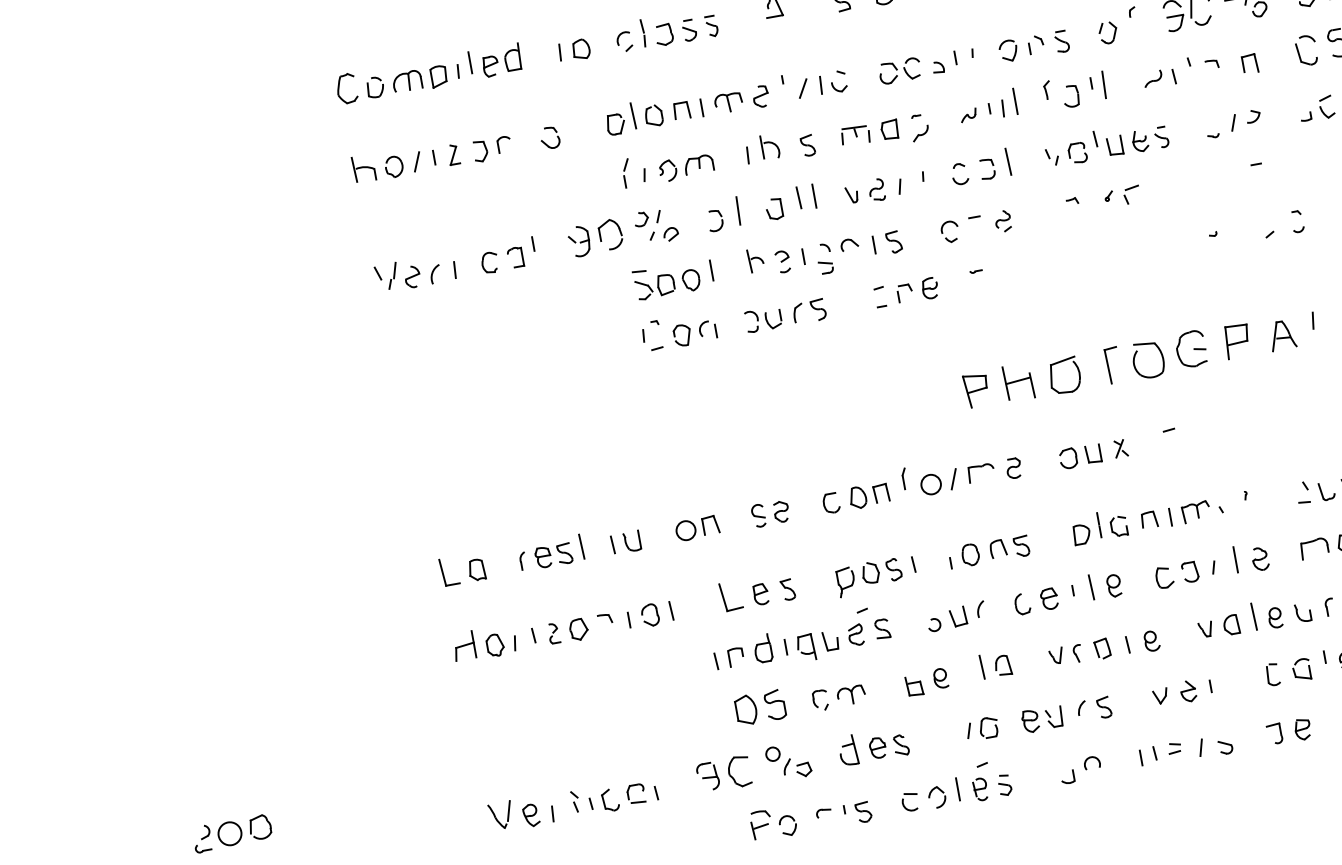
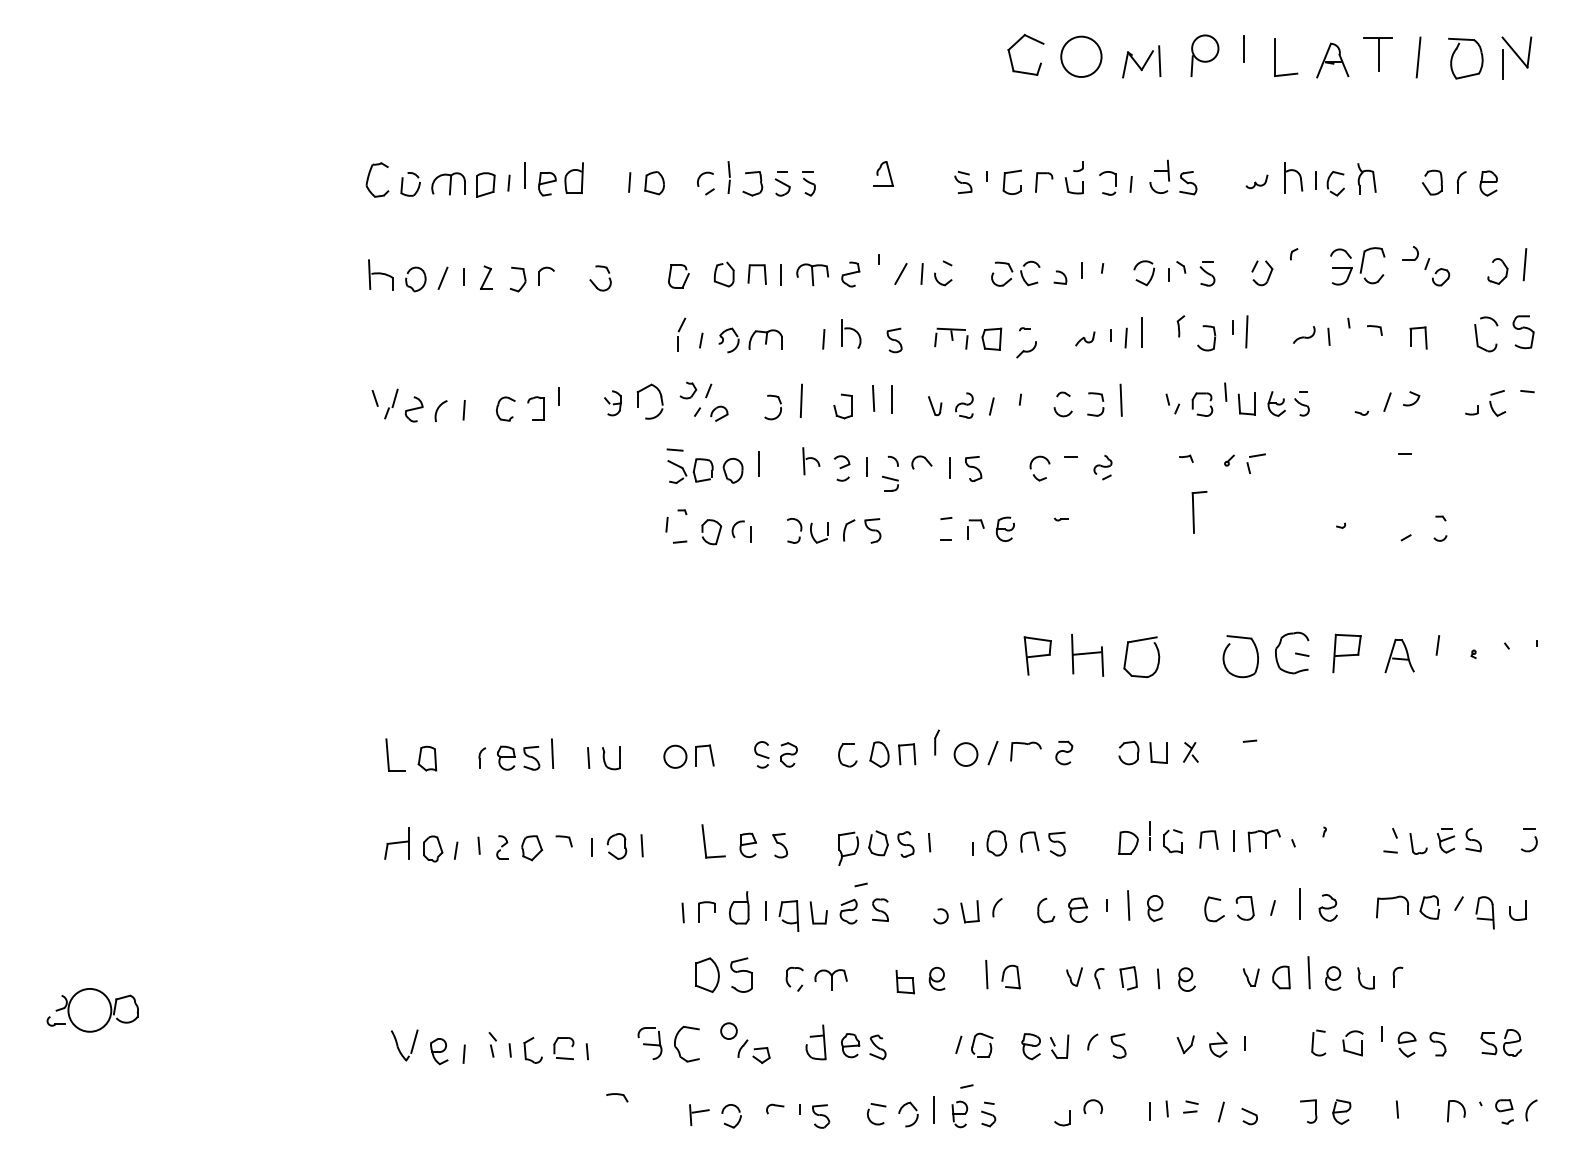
line: (633, 116) -> (700, 270), removed
part: (579, 241) -> (612, 403), size x0.7
part: (1113, 365) -> (1199, 512), moved
part: (760, 814) -> (617, 1097), moved
circle: (229, 833) -> (89, 1009), size x1.6

